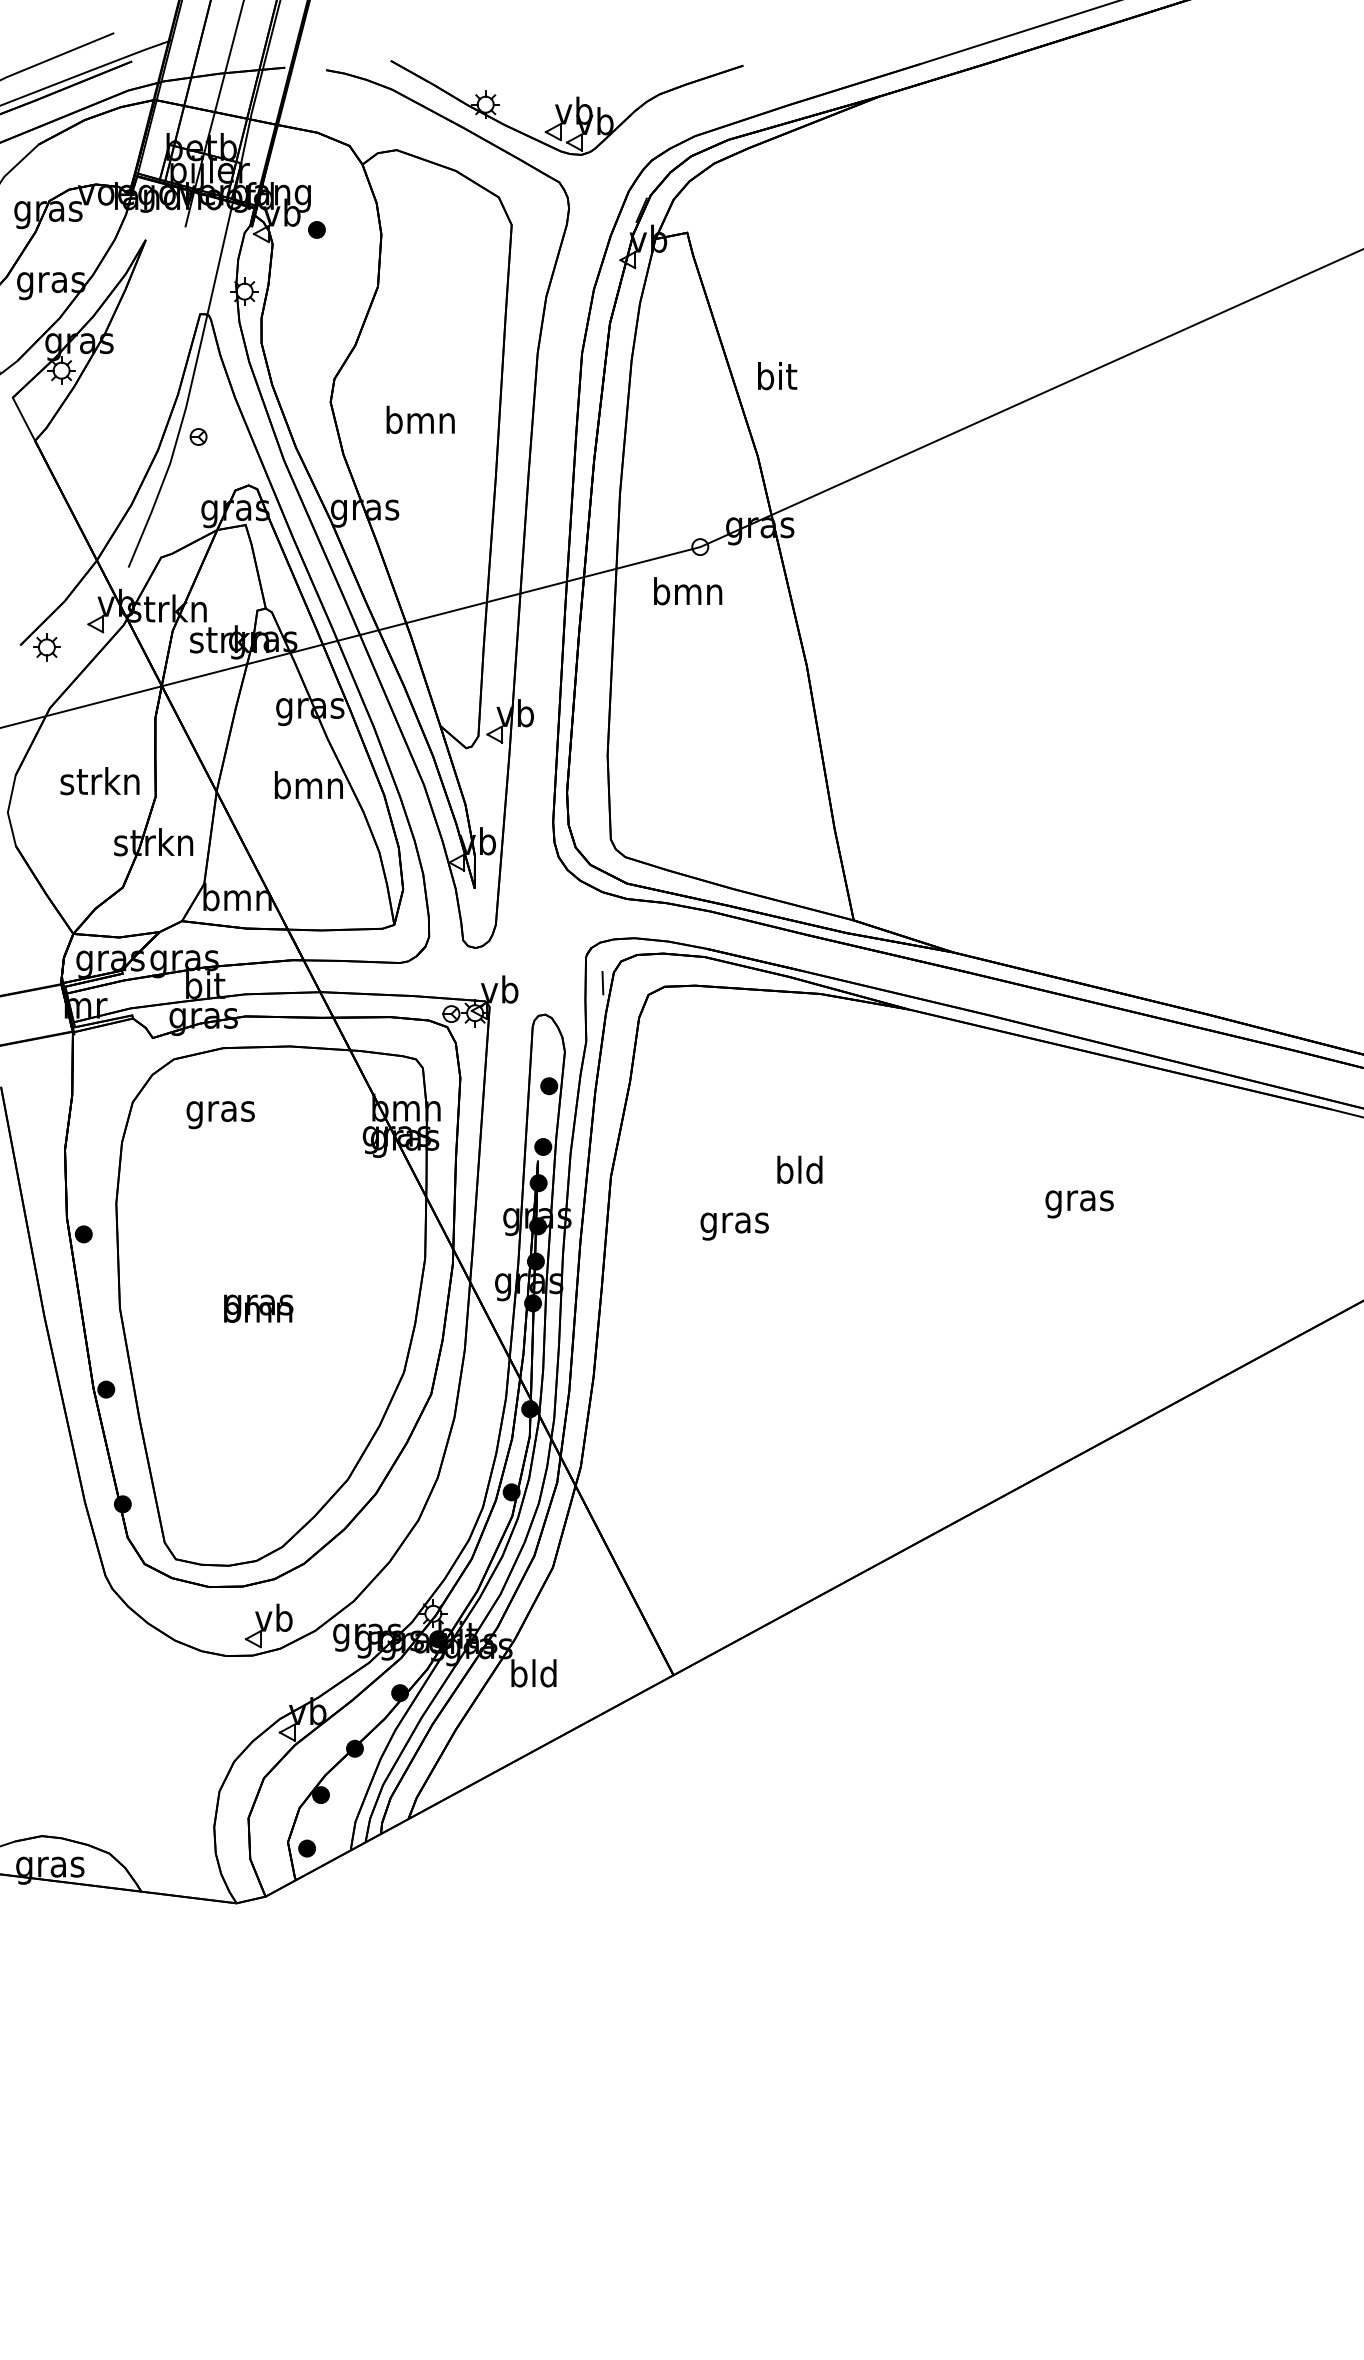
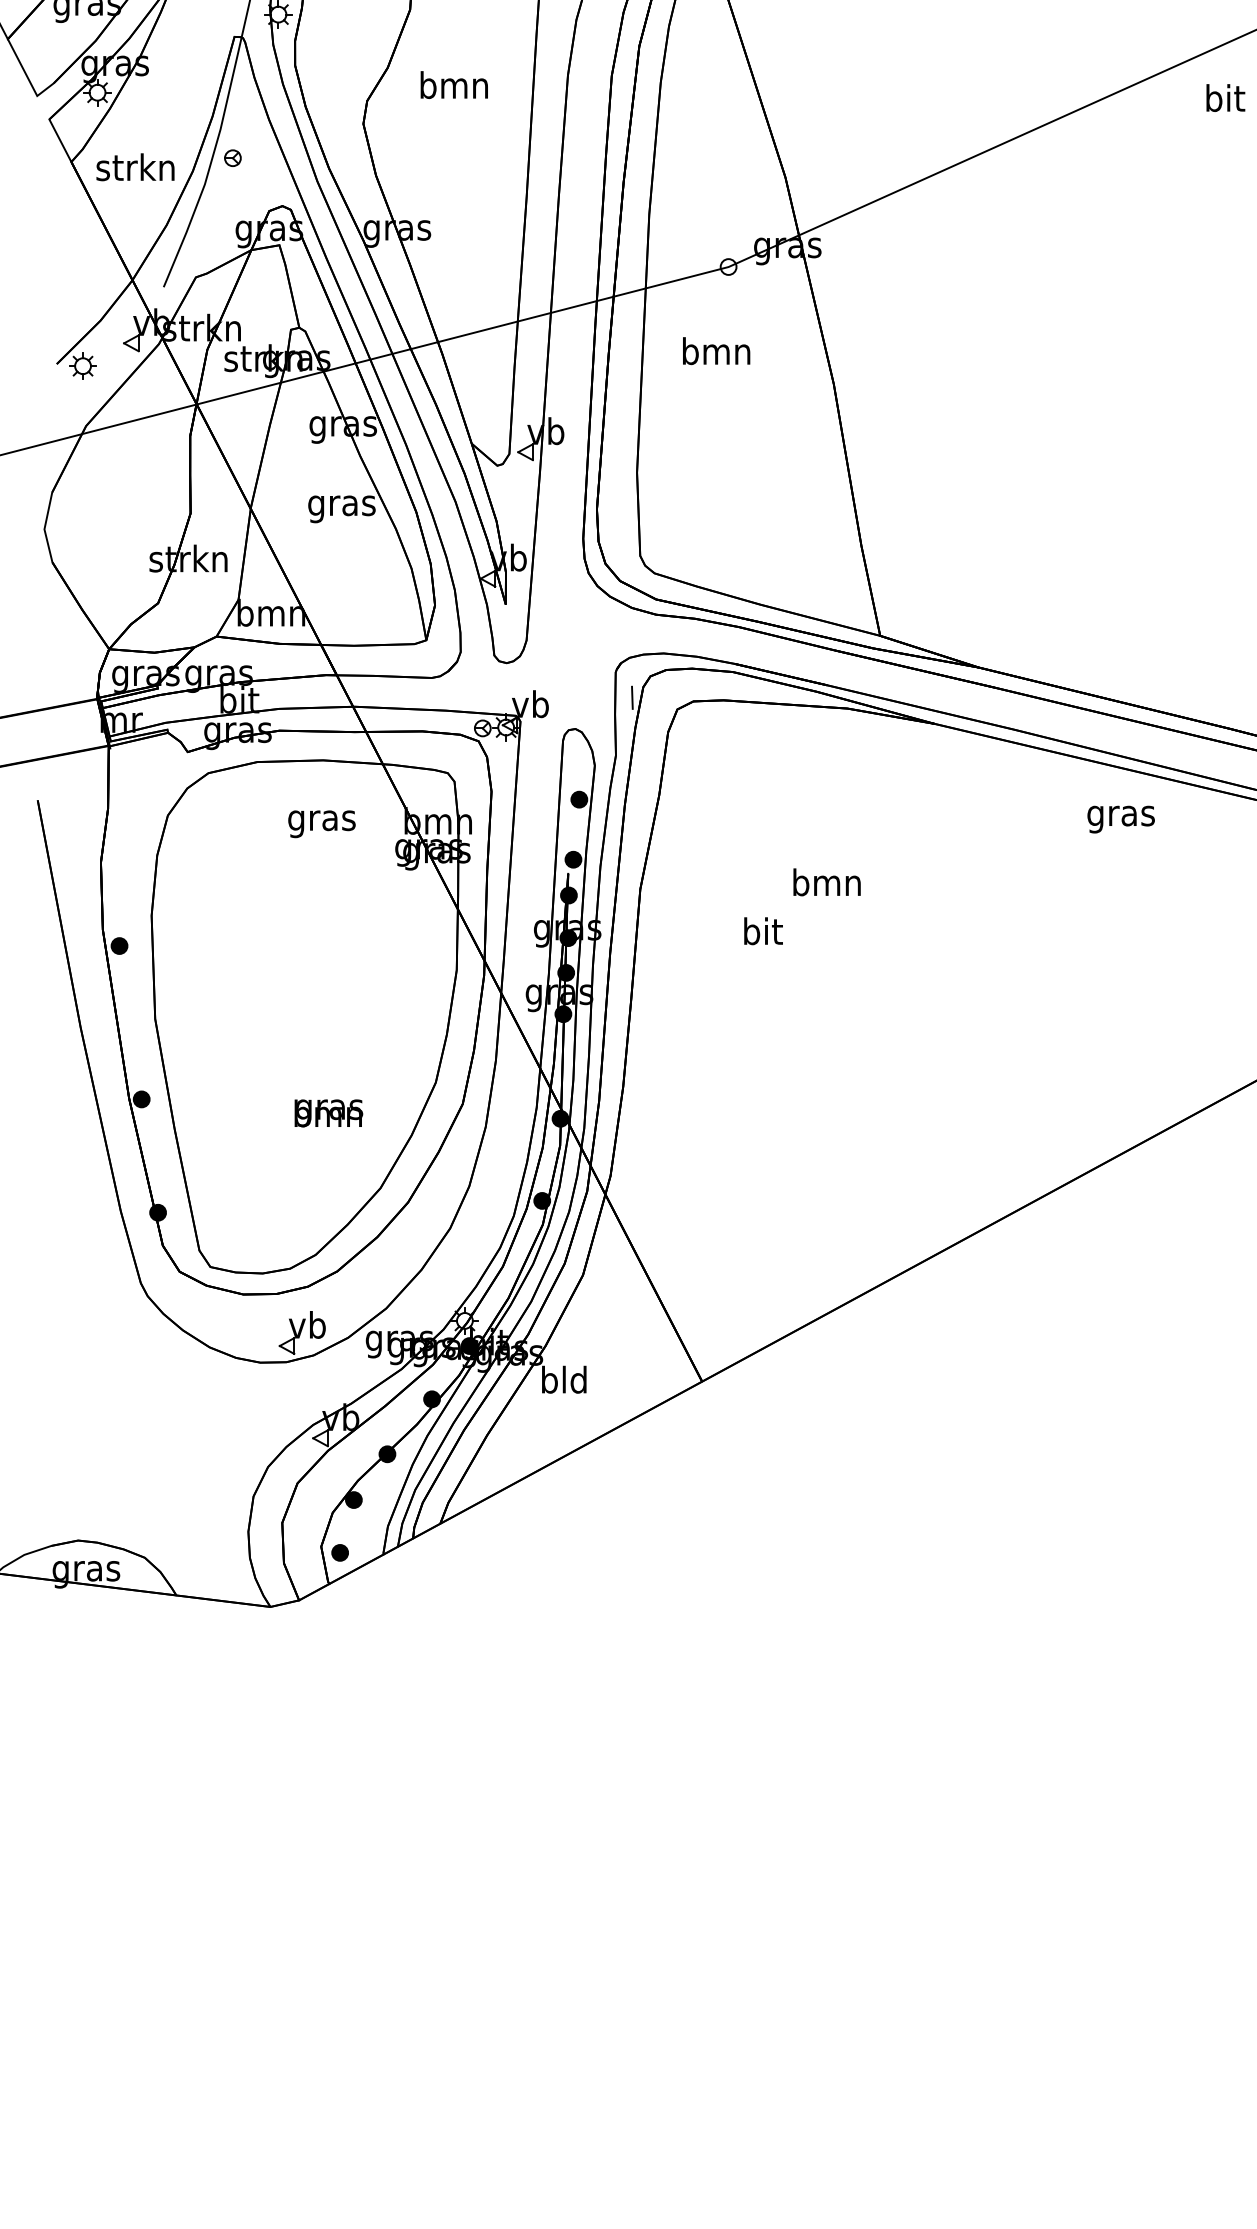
text: (777, 376) -> (1225, 98), moved
text: (420, 419) -> (454, 84), moved
text: (688, 591) -> (716, 351), moved
text: (99, 781) -> (135, 167), moved
text: (308, 788) -> (341, 505), bmn -> gras
text: (220, 1115) -> (321, 824), moved
text: (800, 1169) -> (827, 881), bld -> bmn
text: (1079, 1204) -> (1121, 819), moved
text: (734, 1222) -> (762, 934), gras -> bit
text: (258, 1308) -> (328, 1113), moved

